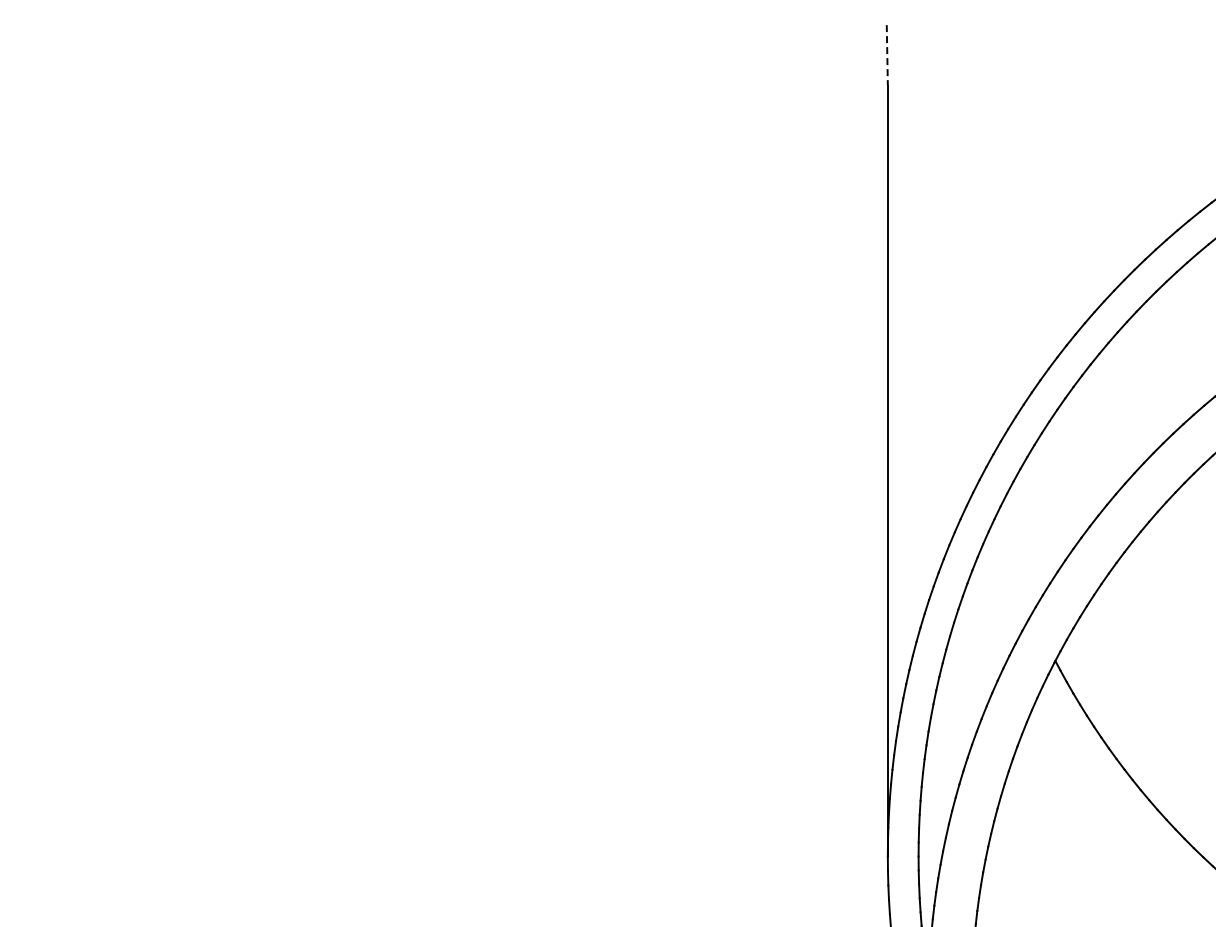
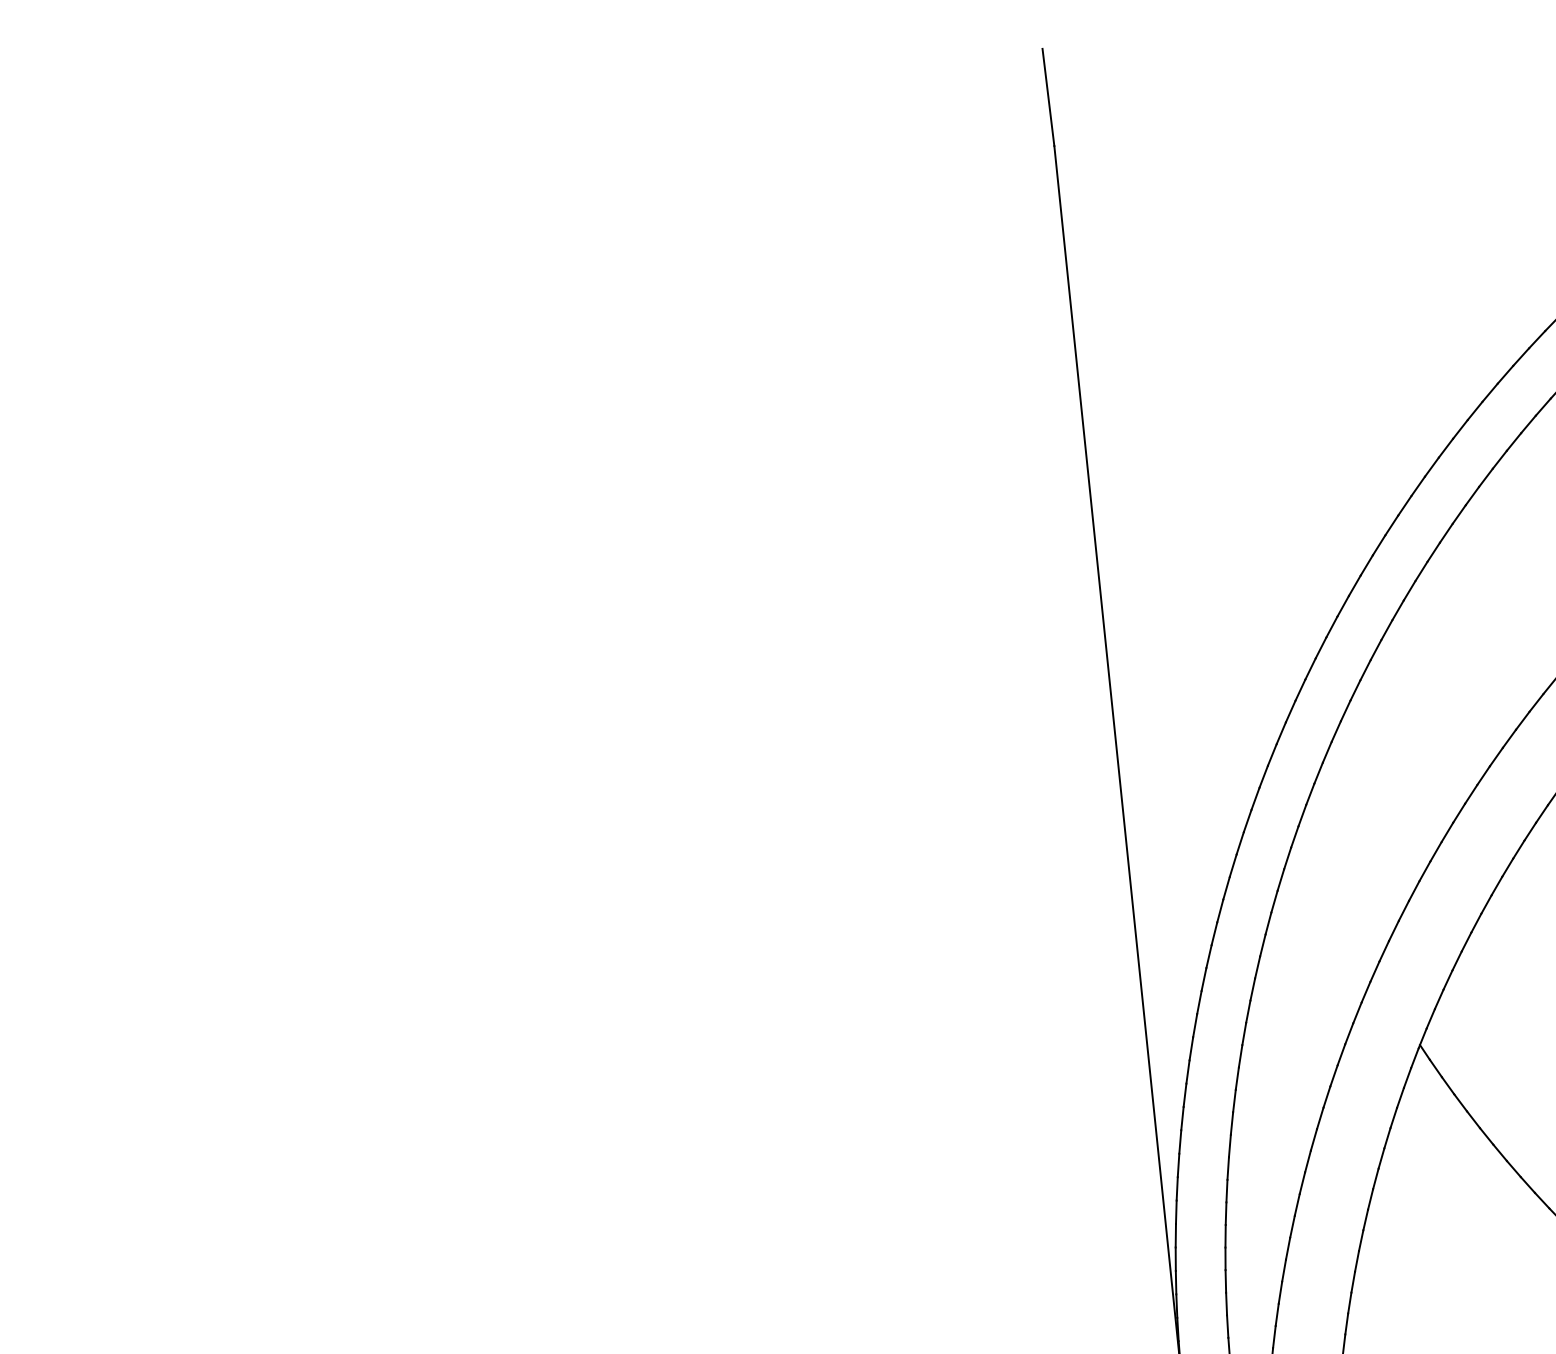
line: (887, 55) -> (1048, 97), dashed -> solid

